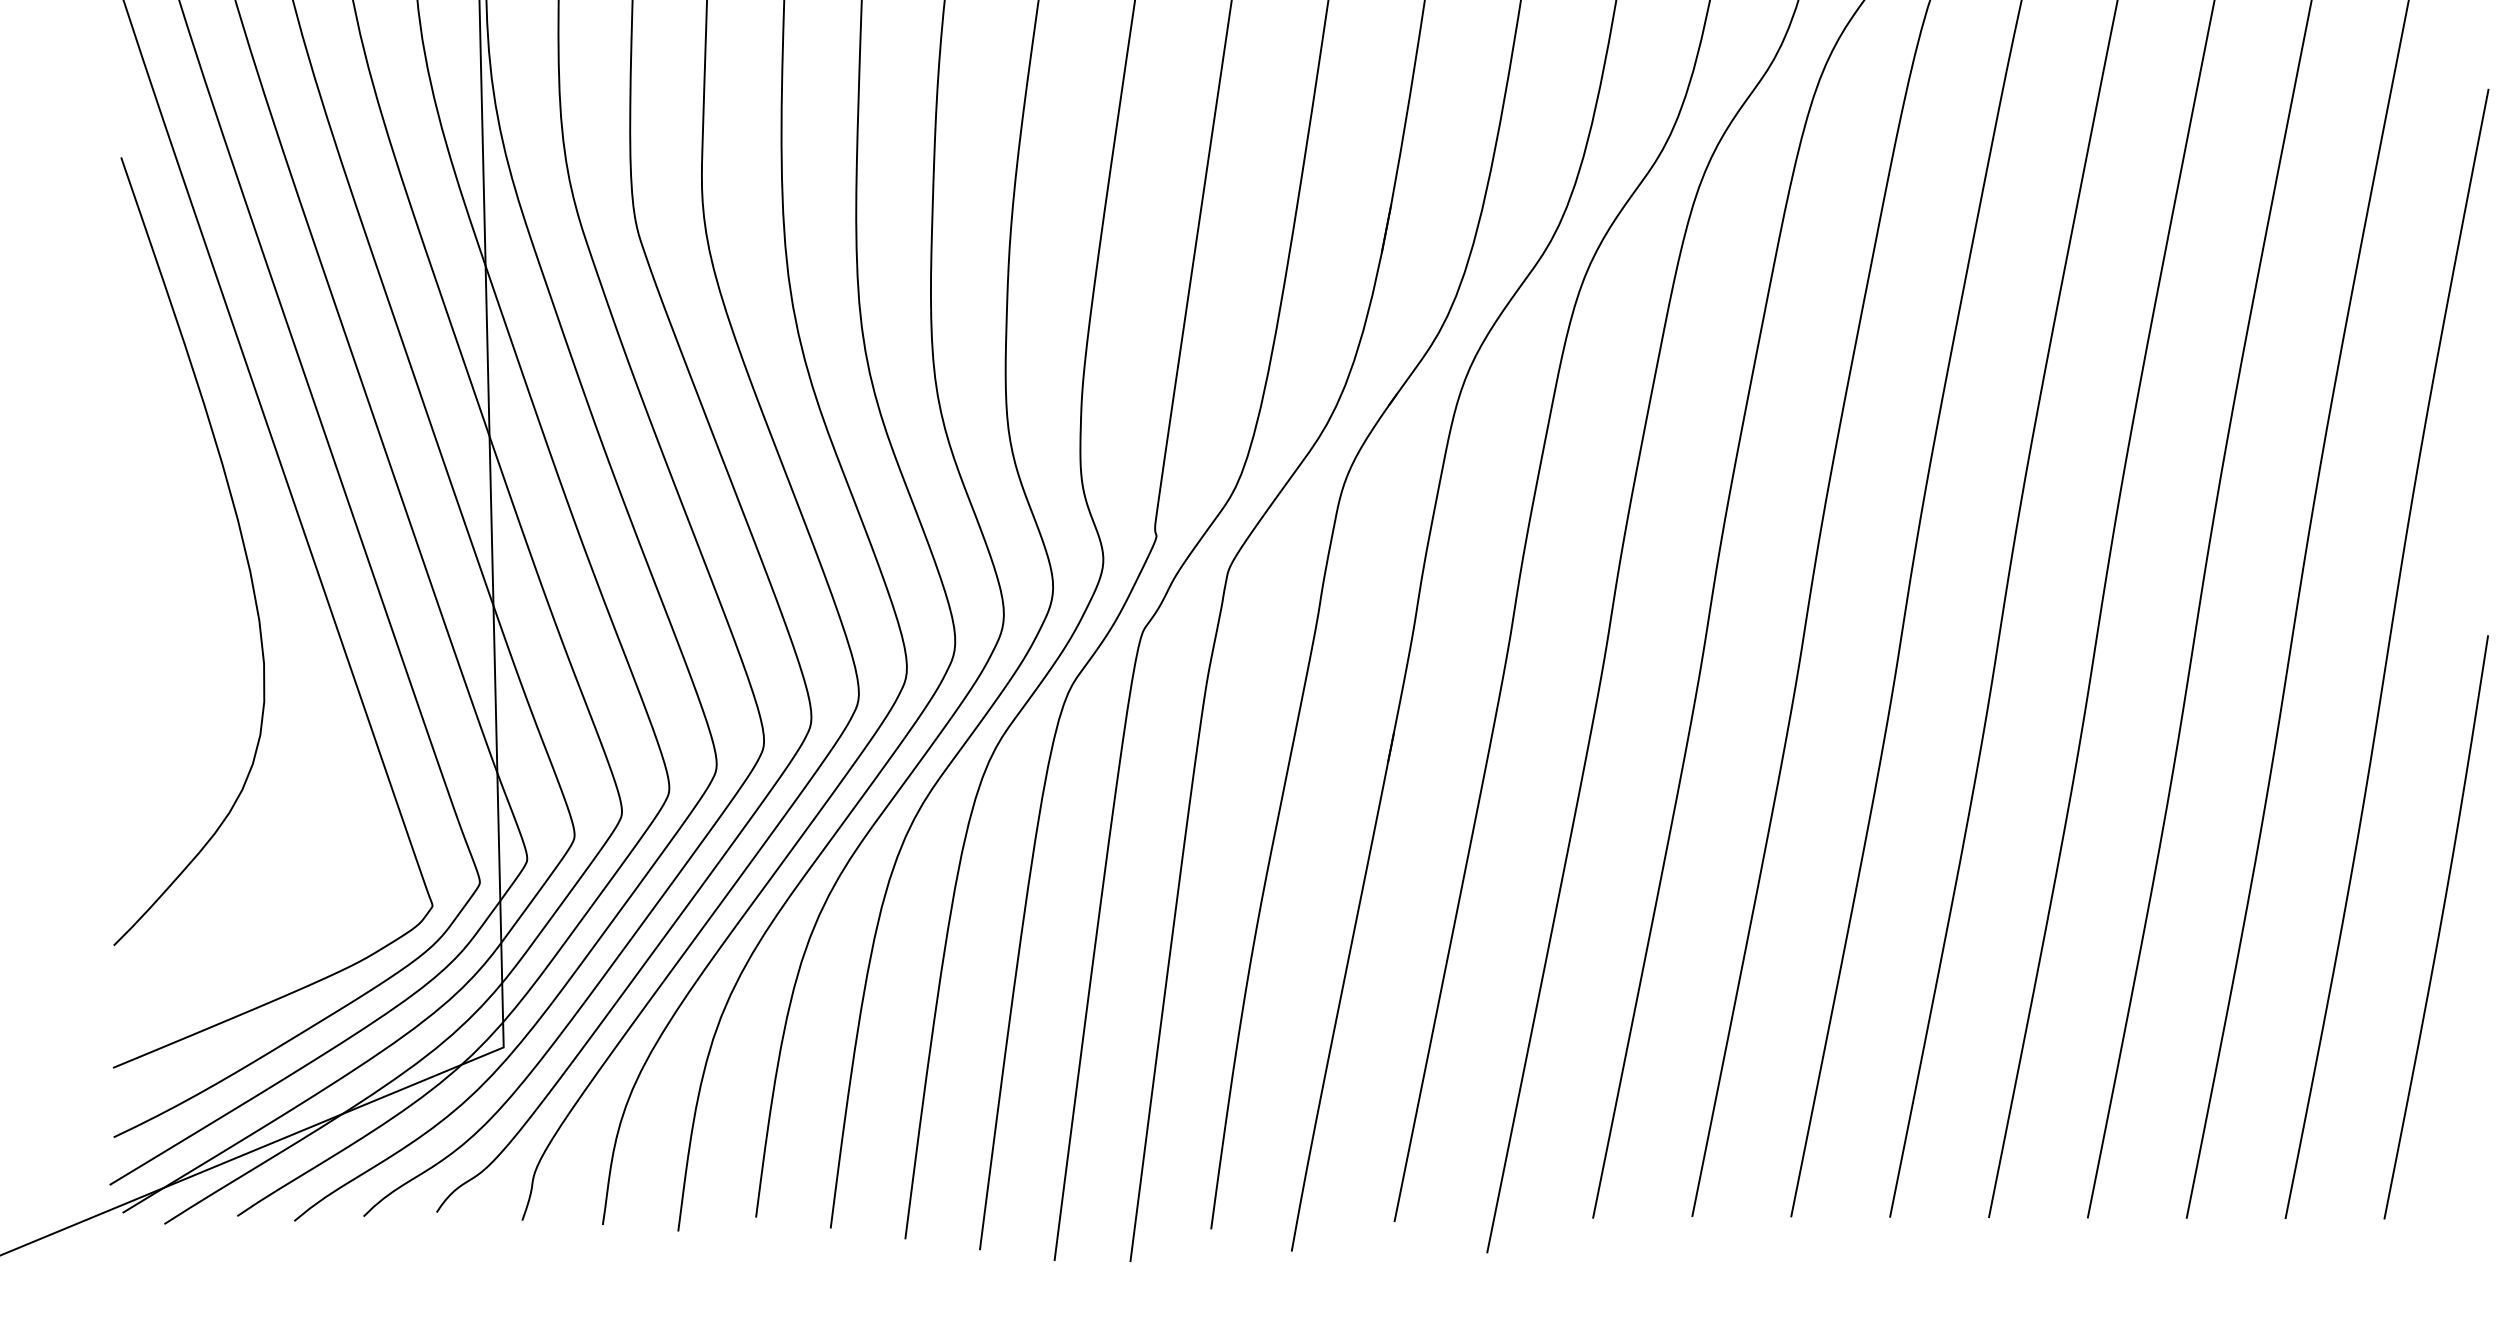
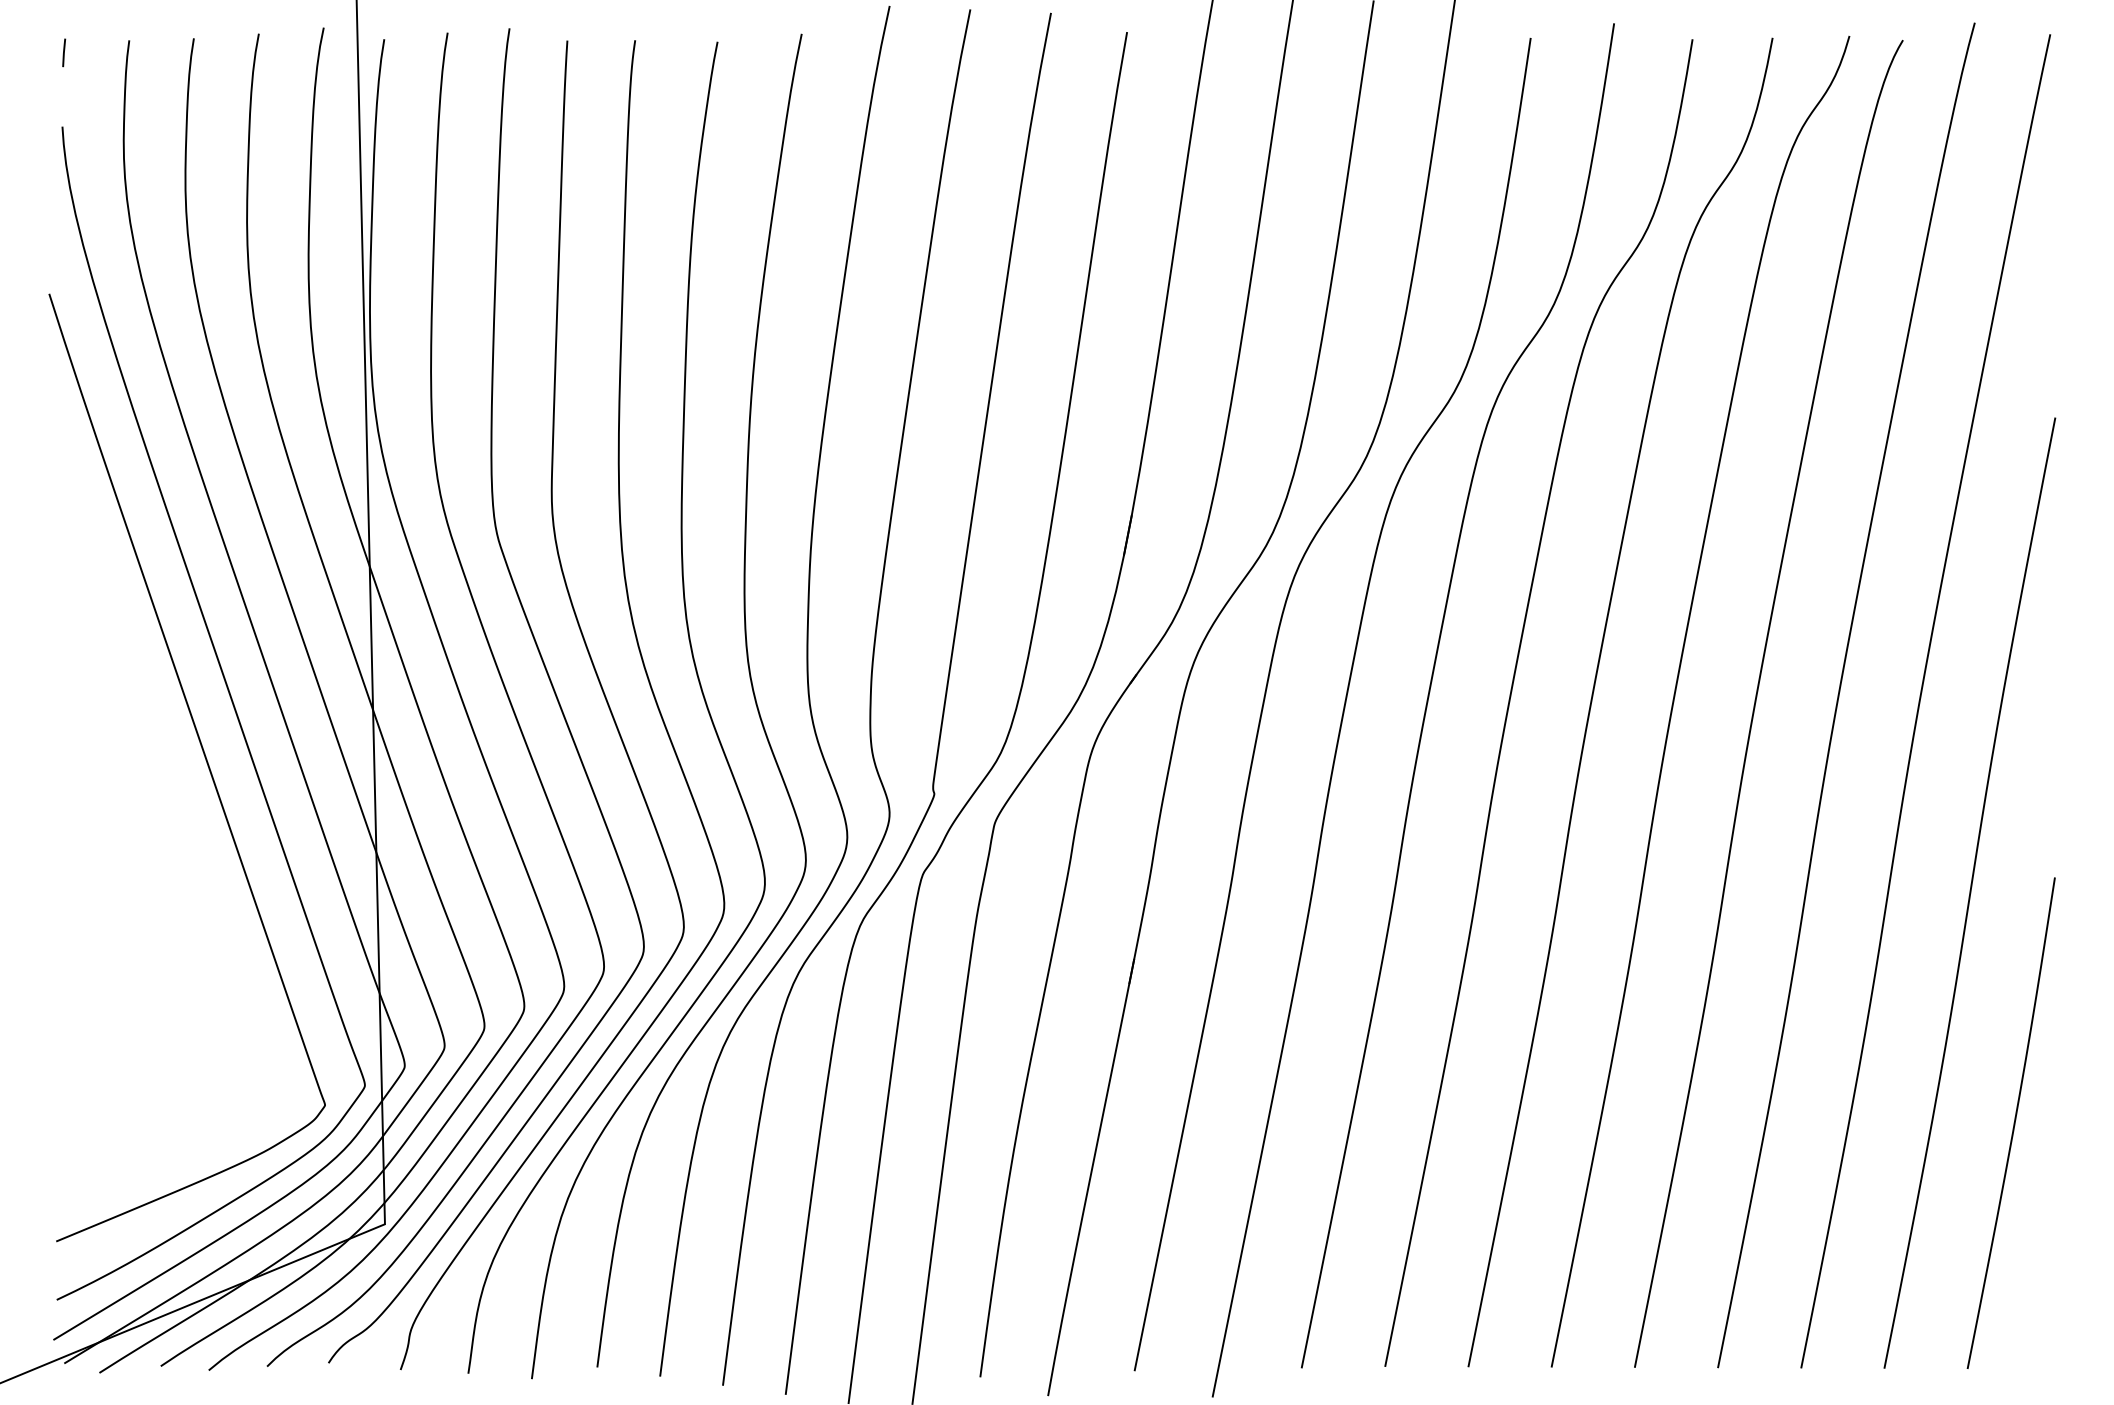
curve: (240, 536) -> (163, 794), removed

